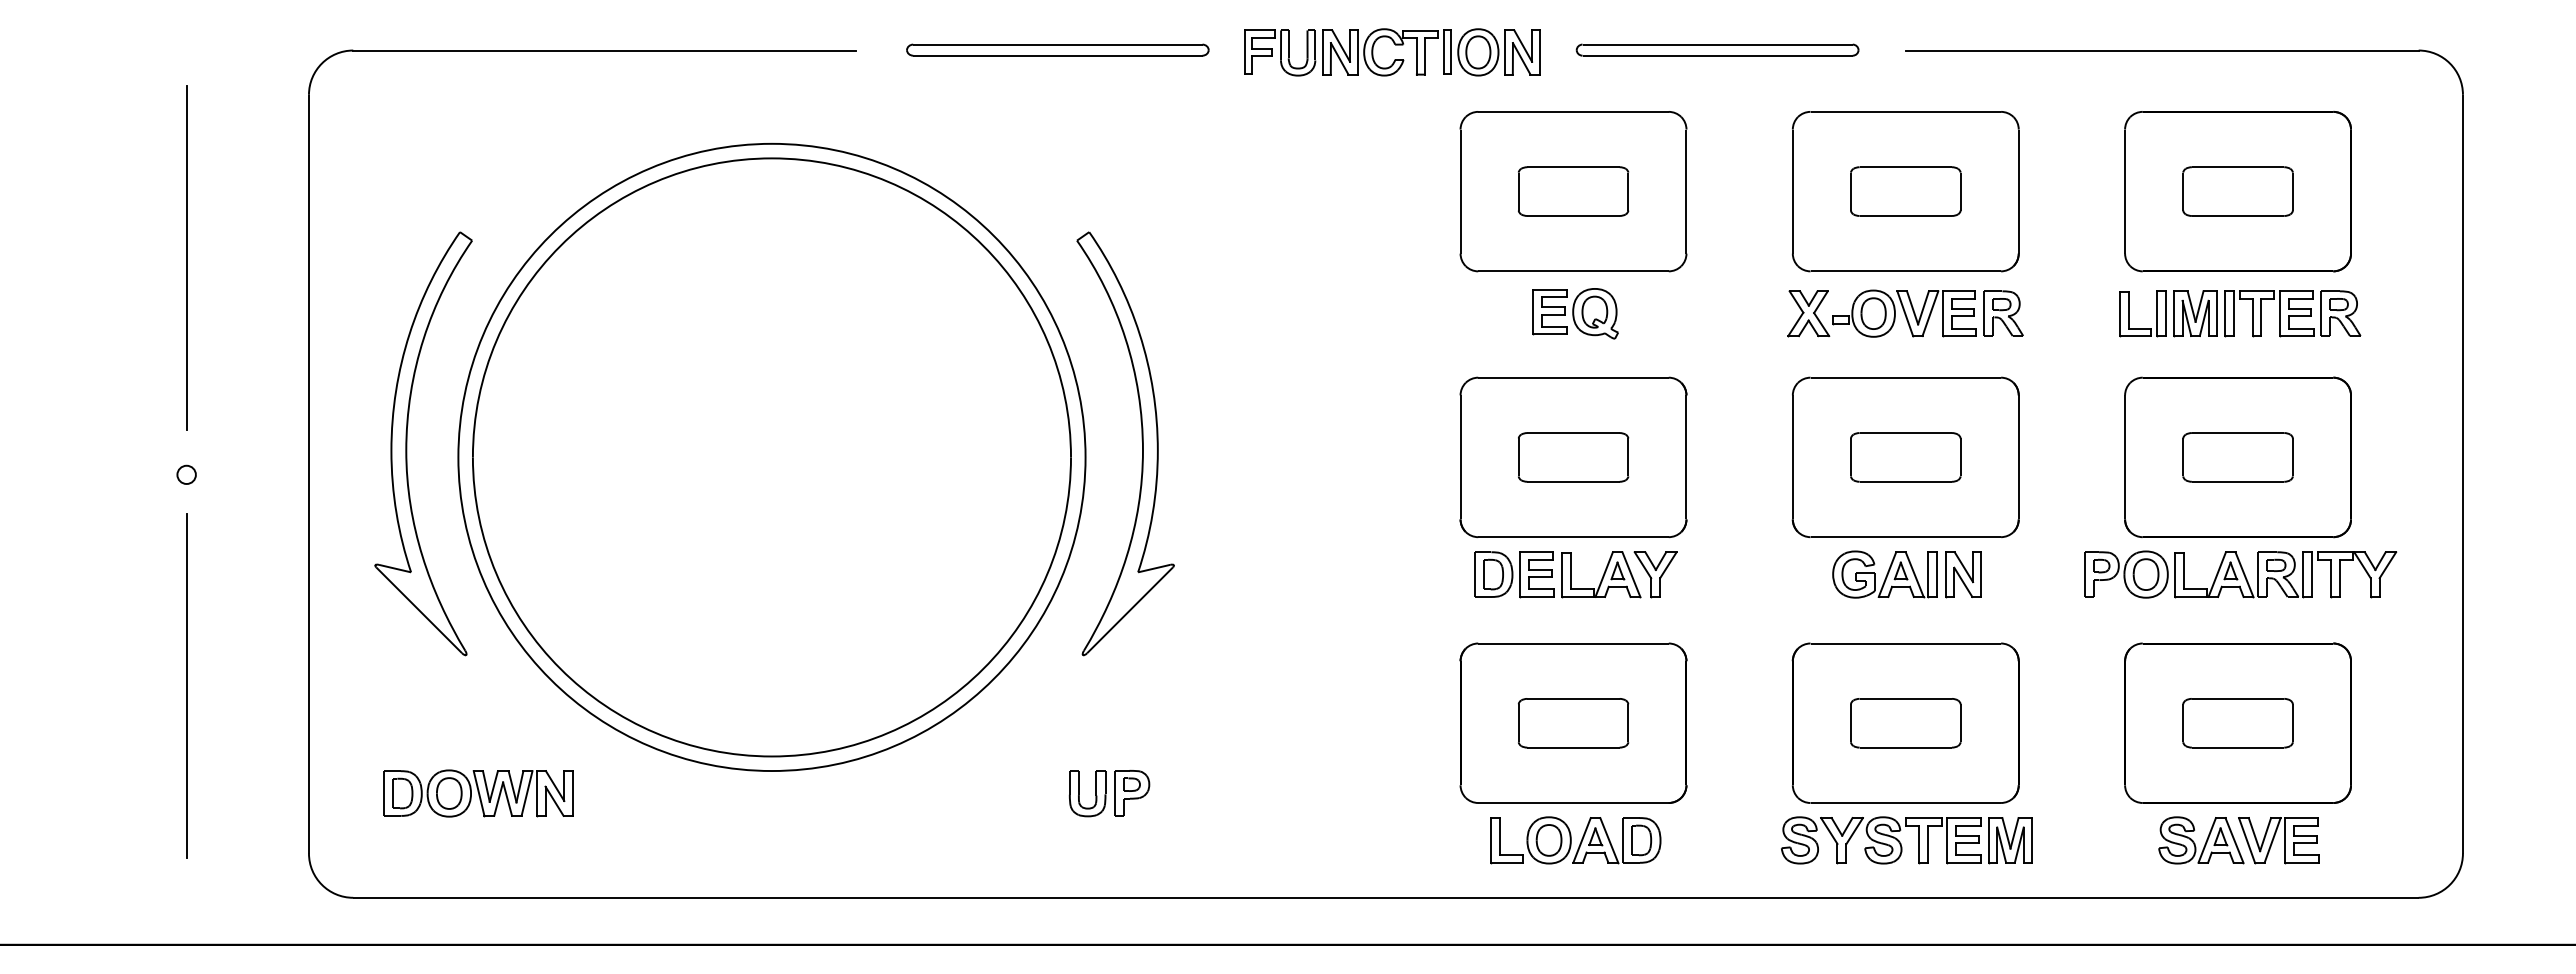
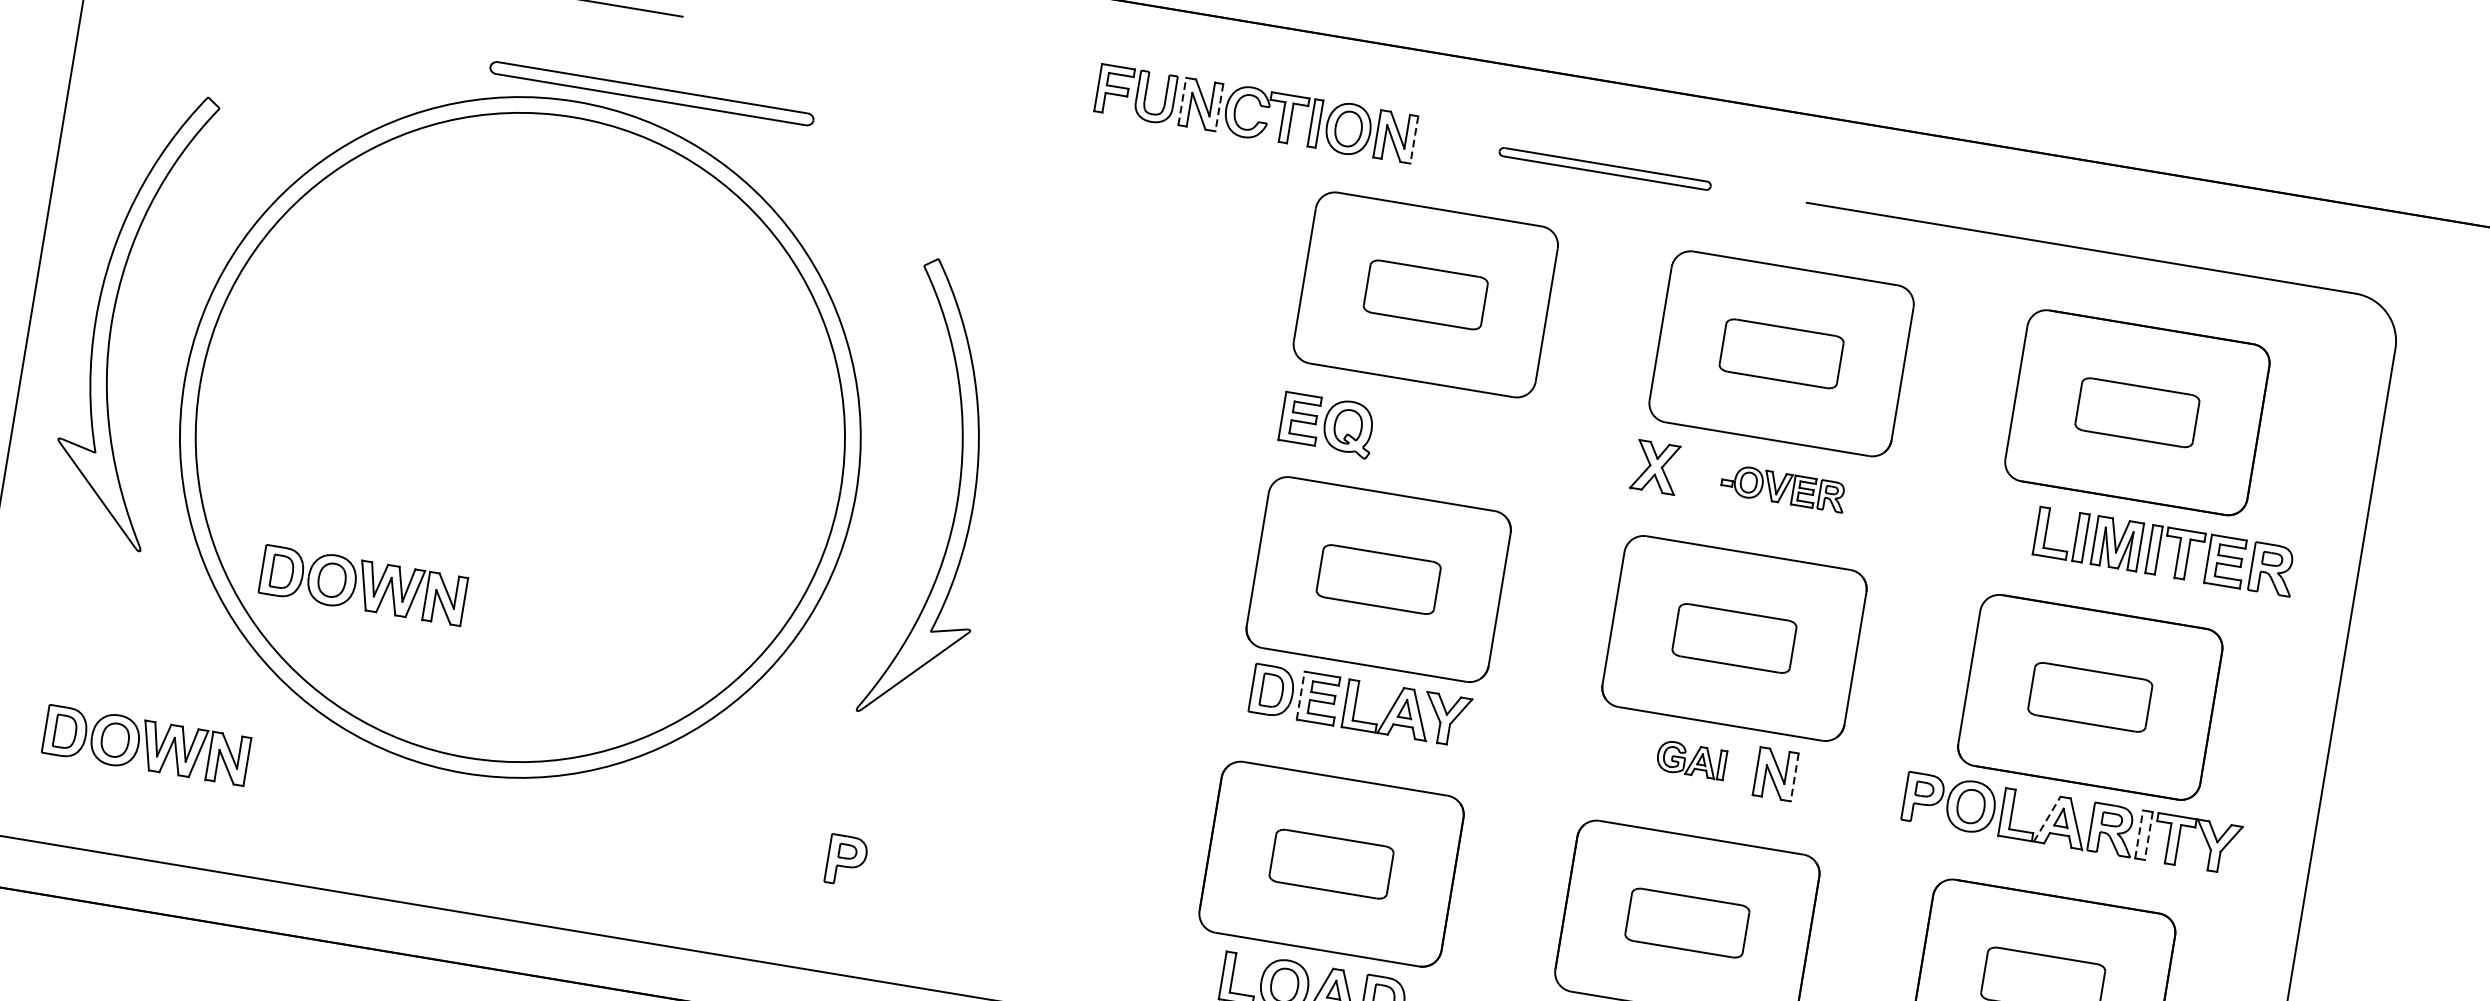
part: (1057, 49) -> (651, 92), moved
part: (1717, 49) -> (1605, 168), size x0.7
line: (1323, 51) -> (1182, 100), solid -> dashed
line: (1357, 52) -> (1219, 107), solid -> dashed
line: (1539, 52) -> (1414, 139), solid -> dashed
part: (1575, 313) -> (1327, 424), moved
part: (1927, 313) -> (1783, 488), size x0.6
part: (2240, 313) -> (2165, 551), moved
part: (1141, 440) -> (957, 491), moved
part: (407, 443) -> (114, 314), moved
line: (1520, 574) -> (1301, 695), solid -> dashed
part: (1884, 574) -> (1690, 760), size x0.6
line: (2217, 574) -> (2047, 819), solid -> dashed
line: (2303, 574) -> (2139, 834), solid -> dashed
line: (1981, 575) -> (1794, 778), solid -> dashed
line: (2312, 575) -> (2149, 837), solid -> dashed
part: (651, 615) -> (363, 585), added
part: (1079, 793) -> (790, 851), removed

